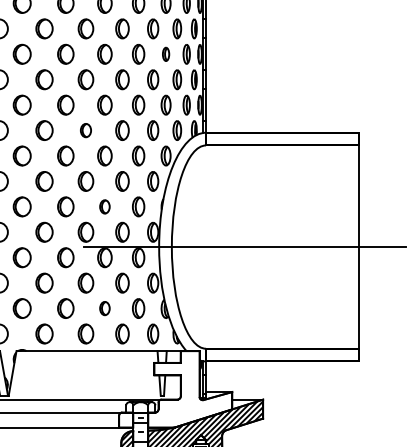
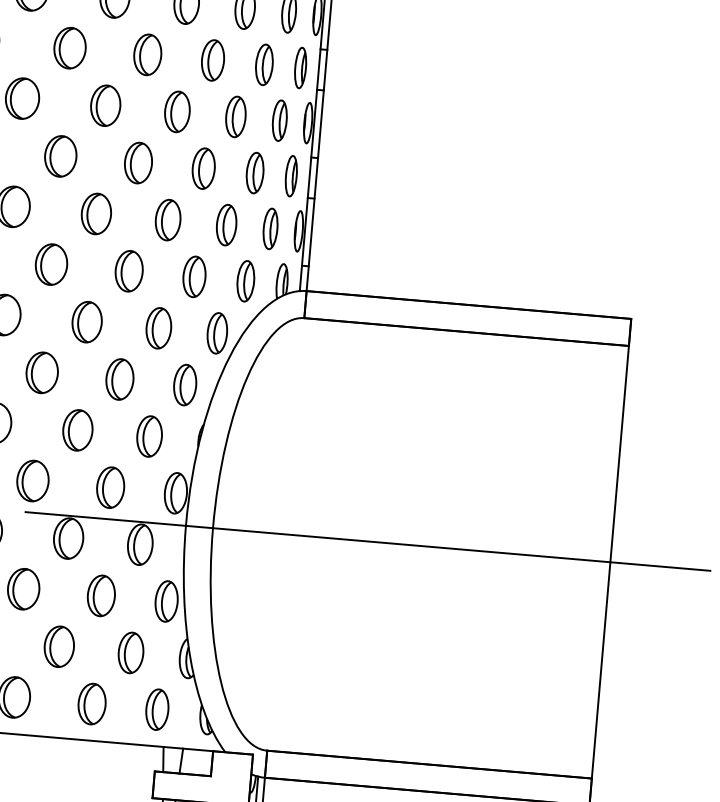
part: (165, 54) -> (234, 117), size x1.43
part: (85, 130) -> (50, 264), size x1.43
part: (104, 206) -> (77, 429), size x1.43
part: (104, 308) -> (58, 646), size x1.43

